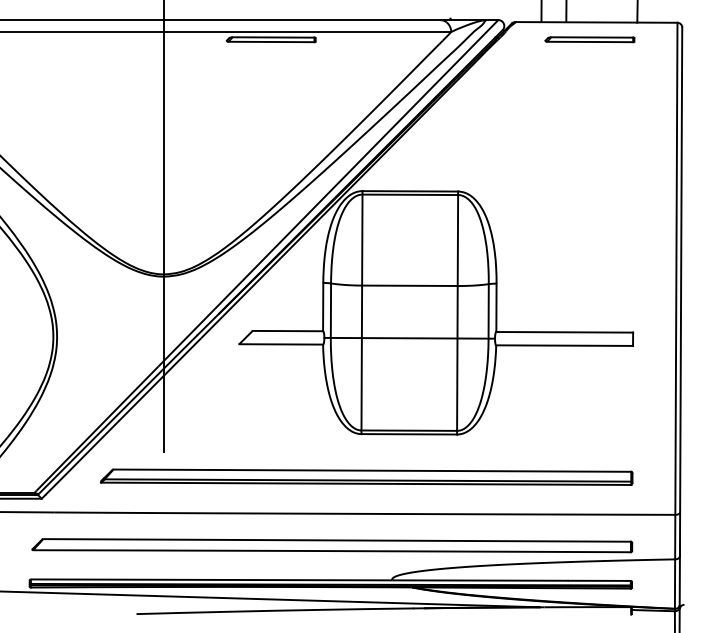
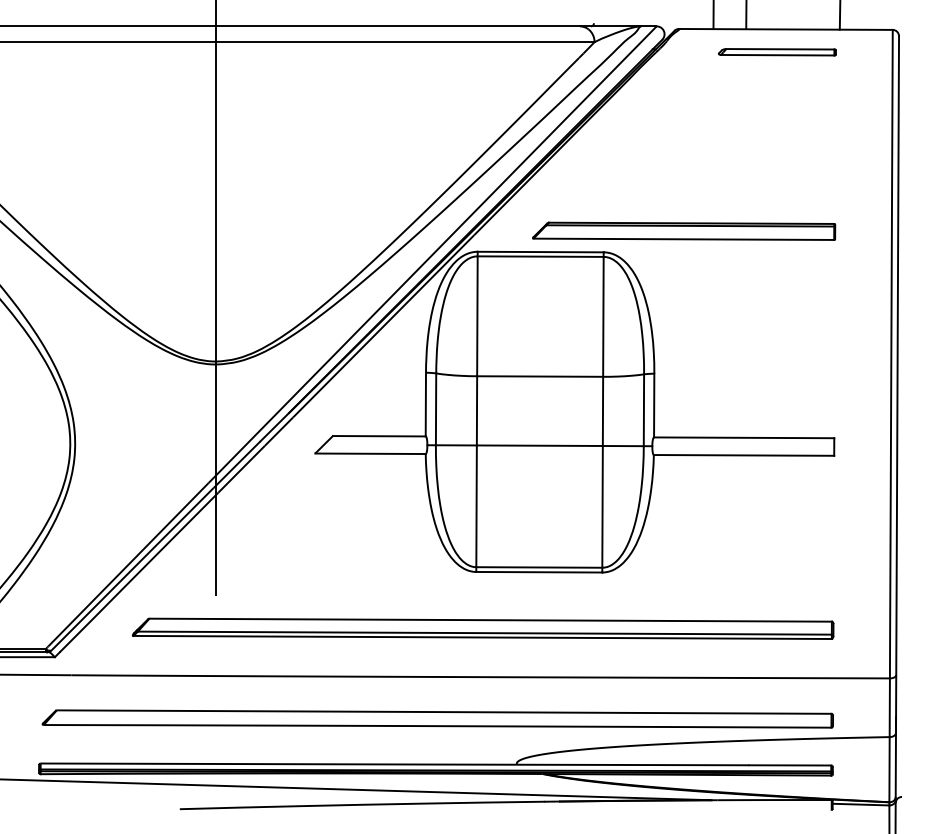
part: (270, 39) -> (356, 52), removed
part: (519, 174) -> (684, 230), added

